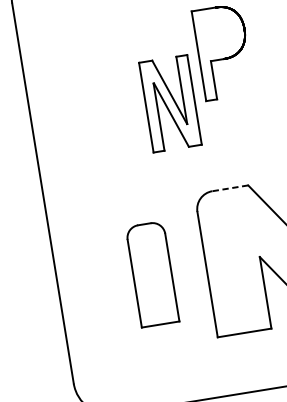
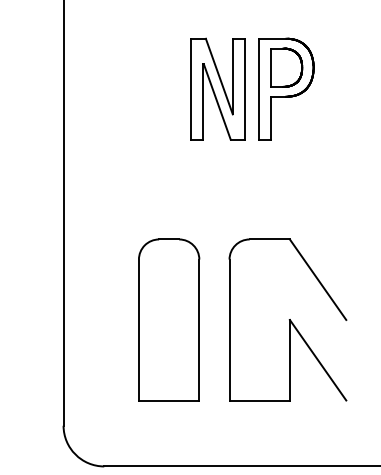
part: (220, 32) -> (286, 67), added
part: (169, 103) -> (217, 88), moved
line: (230, 188) -> (269, 239), dashed -> solid
part: (152, 273) -> (169, 319), size x1.43

